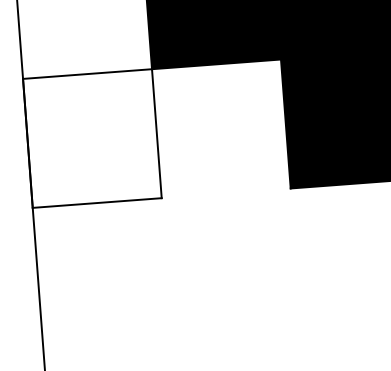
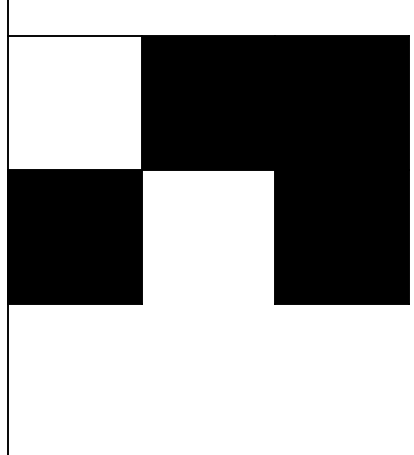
fill: (92, 138) -> (74, 236), added

